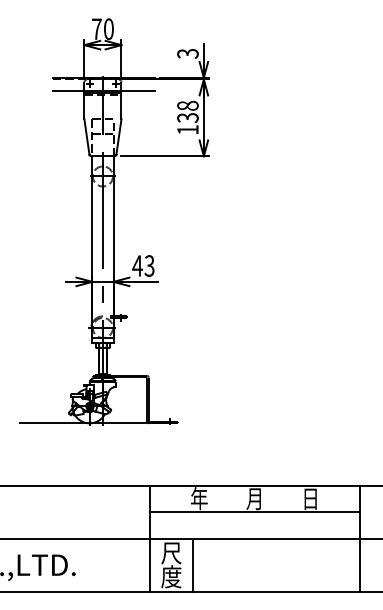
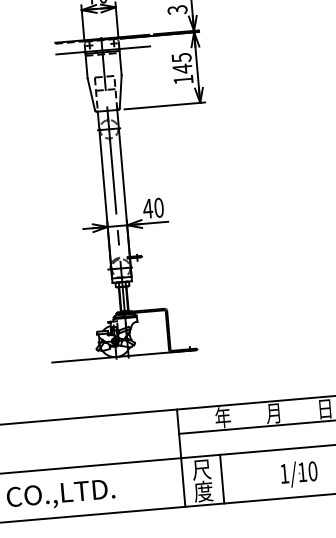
text: (187, 111) -> (181, 63), 138 -> 145
text: (149, 265) -> (158, 207), 43 -> 40
part: (276, 566) -> (299, 473), added

